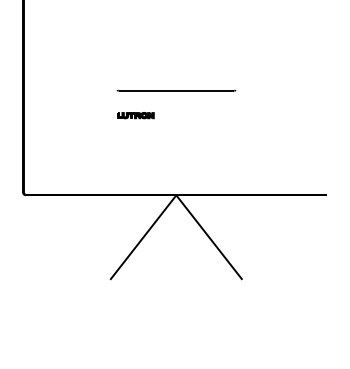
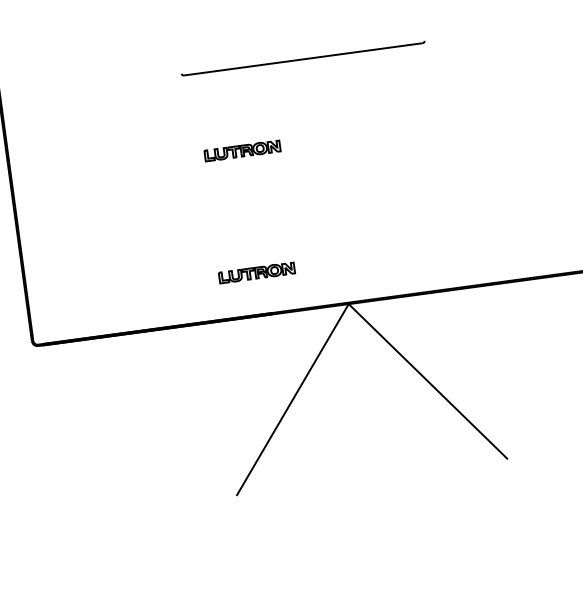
line: (176, 90) -> (303, 58), moved
part: (134, 174) -> (256, 272), added

